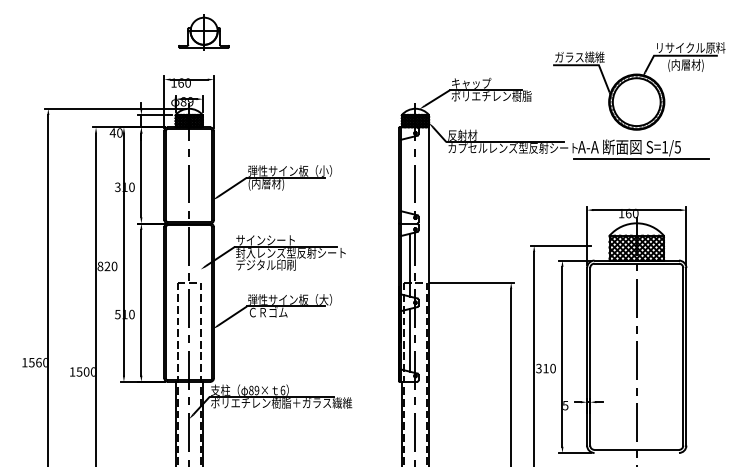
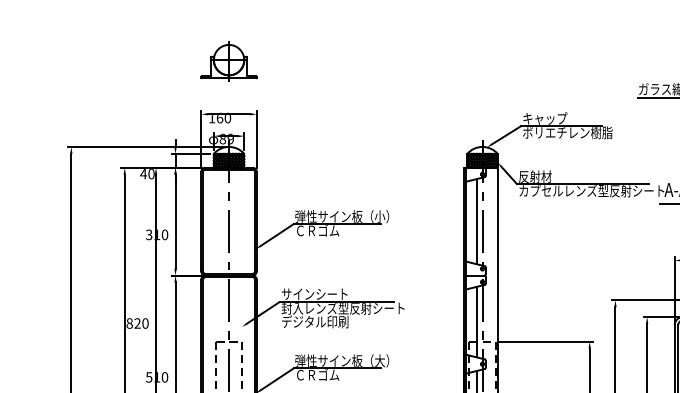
part: (203, 32) -> (228, 61), moved
line: (410, 175) -> (476, 221), added
text: (267, 184) -> (316, 231), (内層材) -> ＣＲゴム

